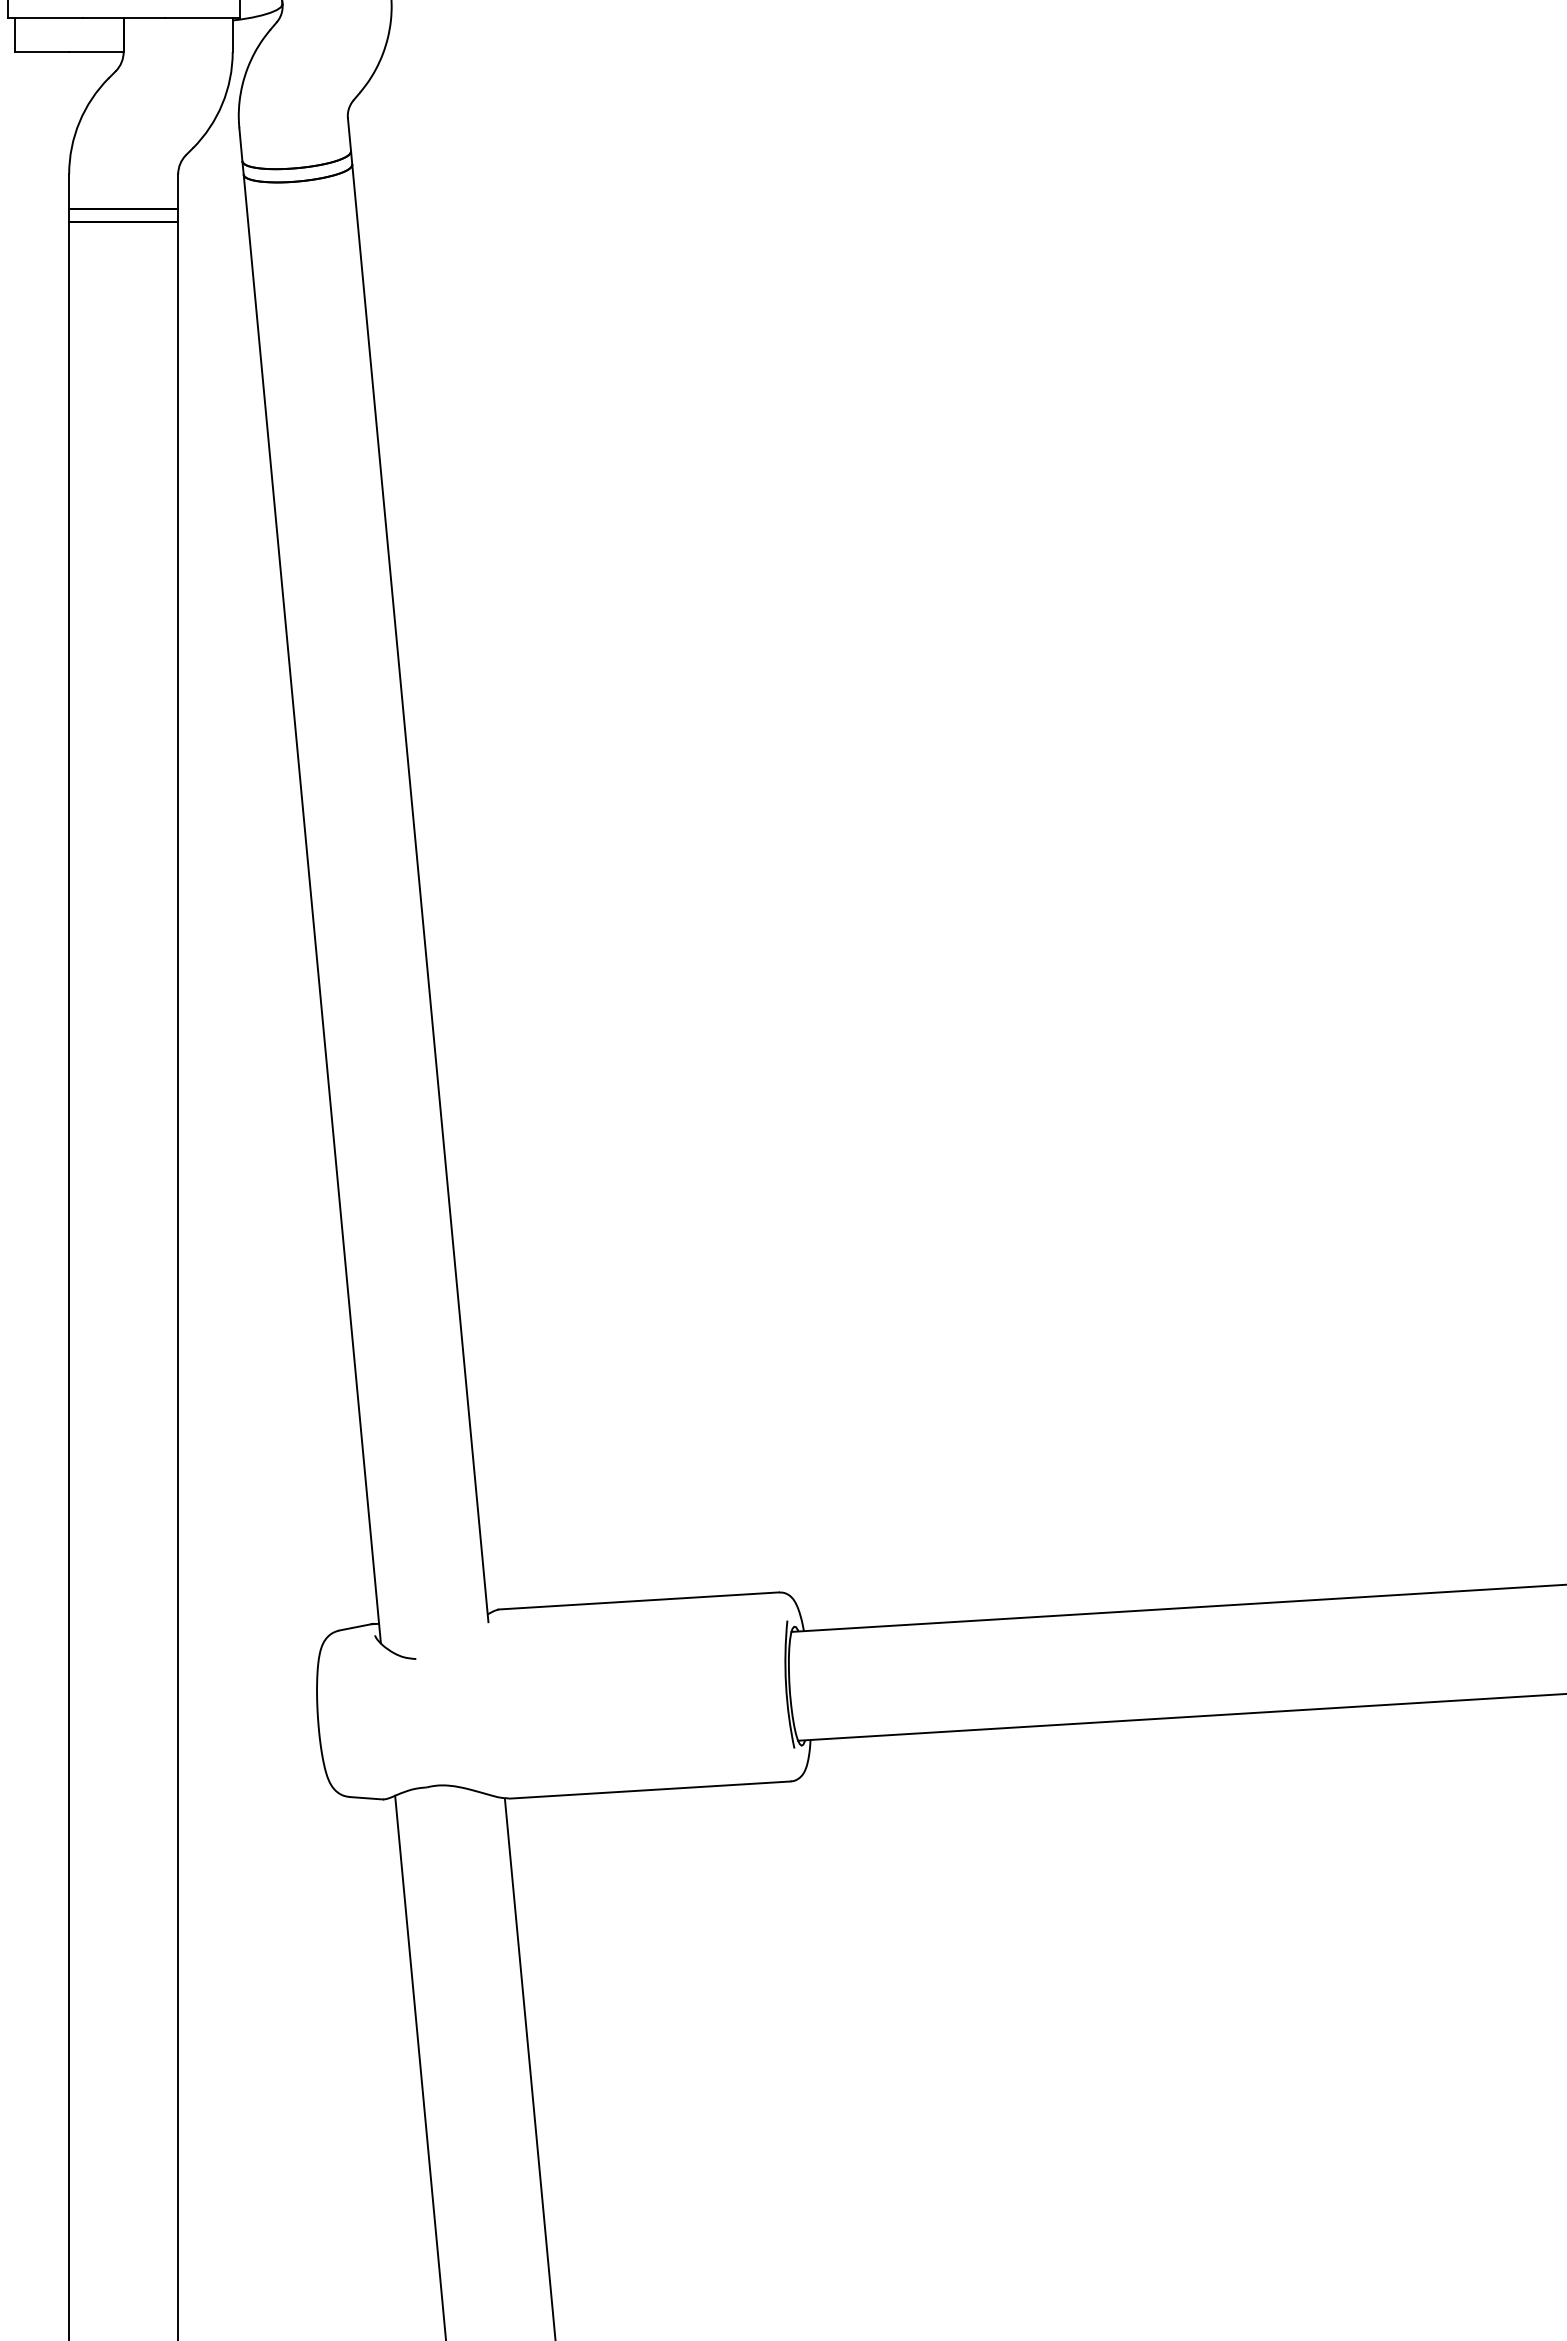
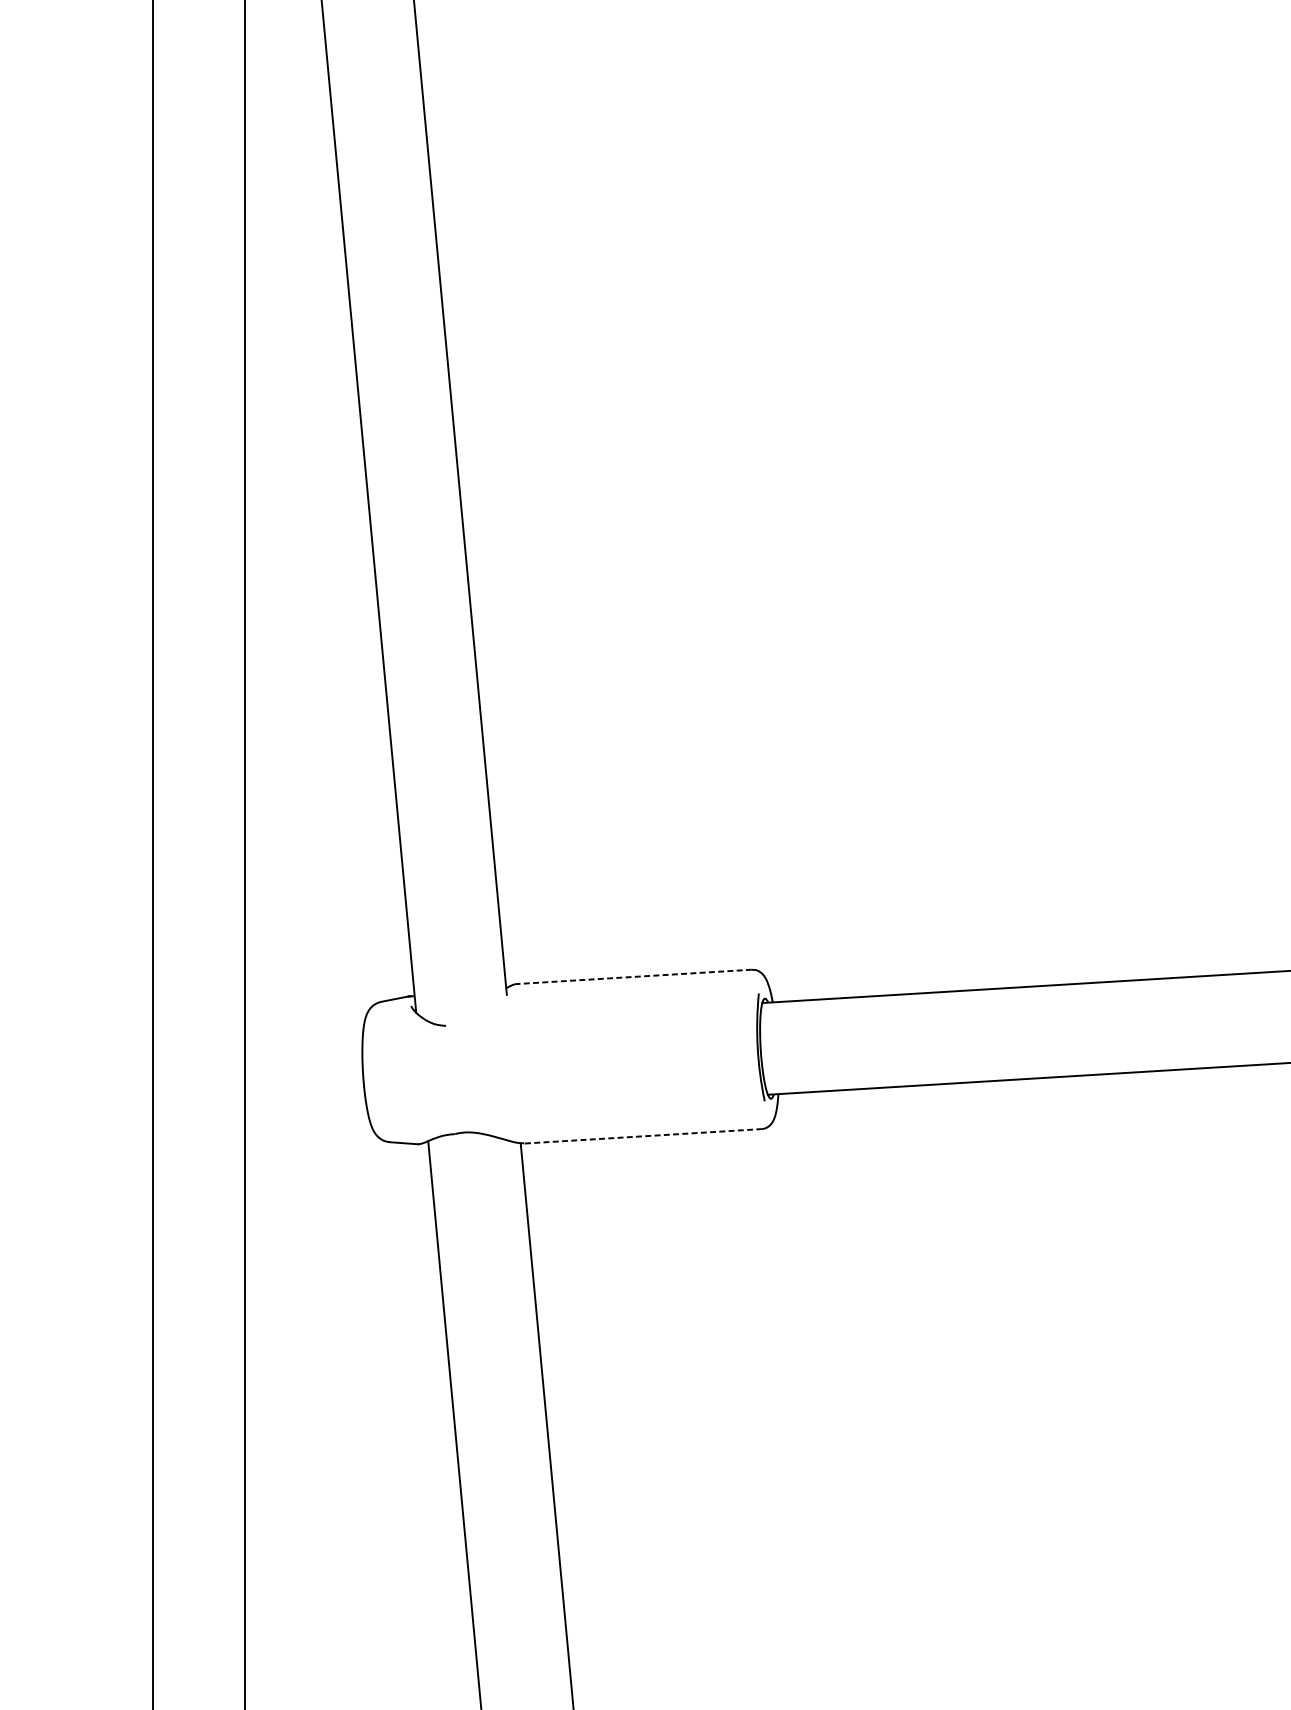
line: (638, 1600) -> (633, 976), solid -> dashed
line: (650, 1790) -> (643, 1136), solid -> dashed

